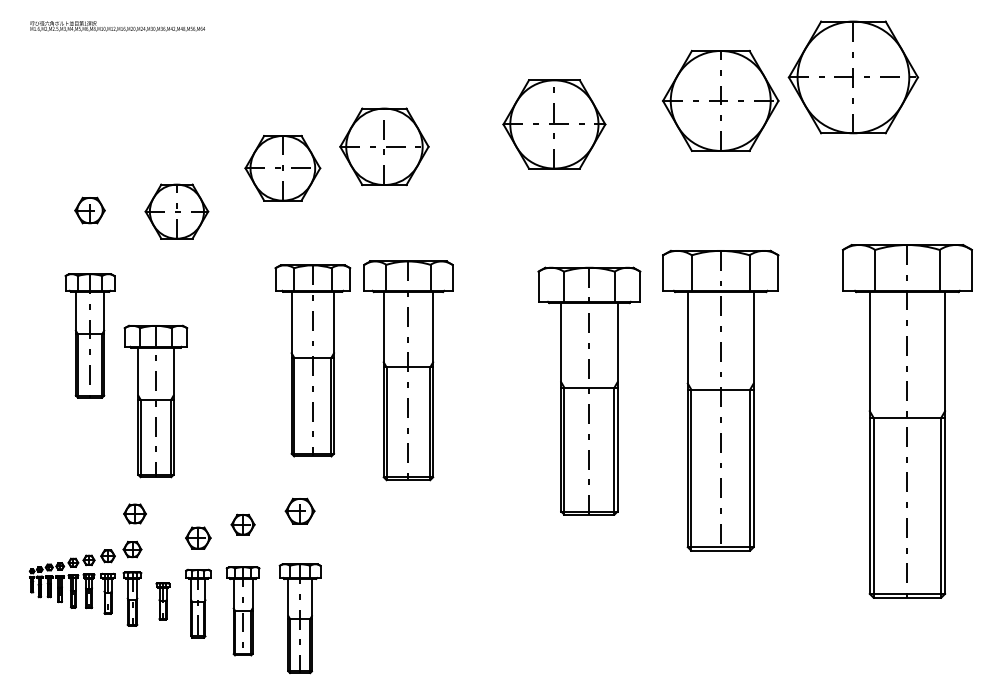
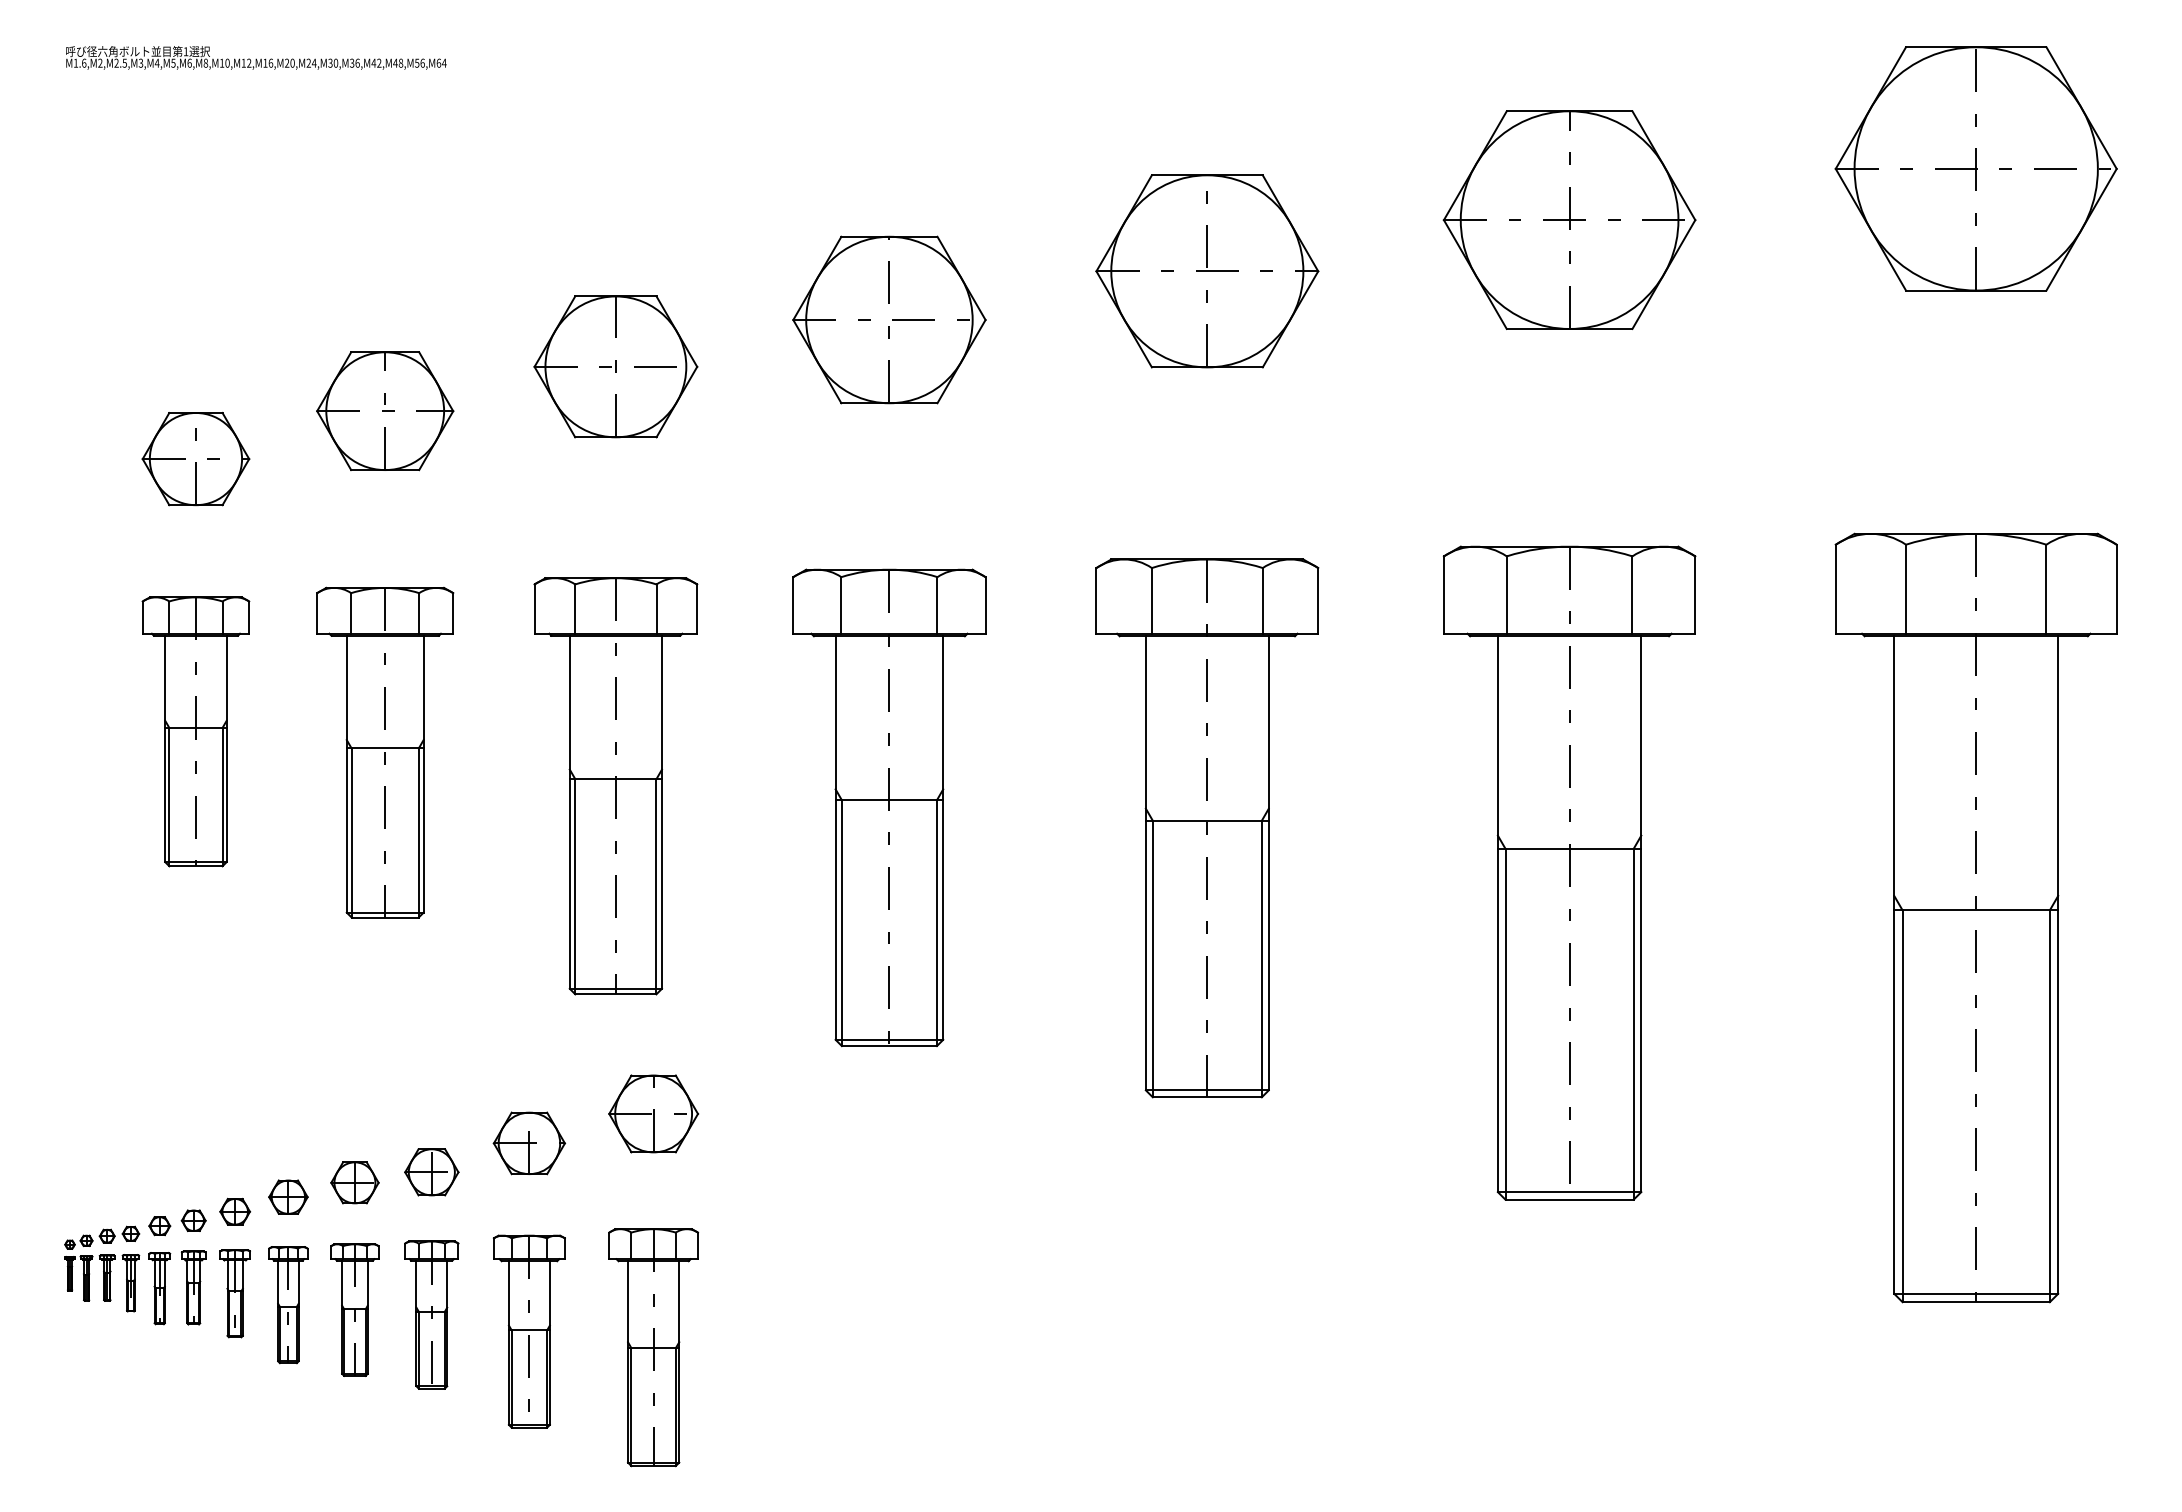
part: (853, 77) -> (1976, 169), moved
part: (384, 146) -> (889, 319), moved
part: (89, 210) -> (194, 458), size x1.67
part: (176, 211) -> (384, 410), moved
part: (312, 360) -> (615, 785), moved
part: (589, 390) -> (1207, 826), moved
part: (155, 401) -> (384, 752), moved
part: (299, 510) -> (652, 1112), size x1.43
part: (134, 513) -> (353, 1181), moved
part: (242, 524) -> (527, 1142), size x1.43
part: (162, 601) -> (353, 1310), size x1.67

